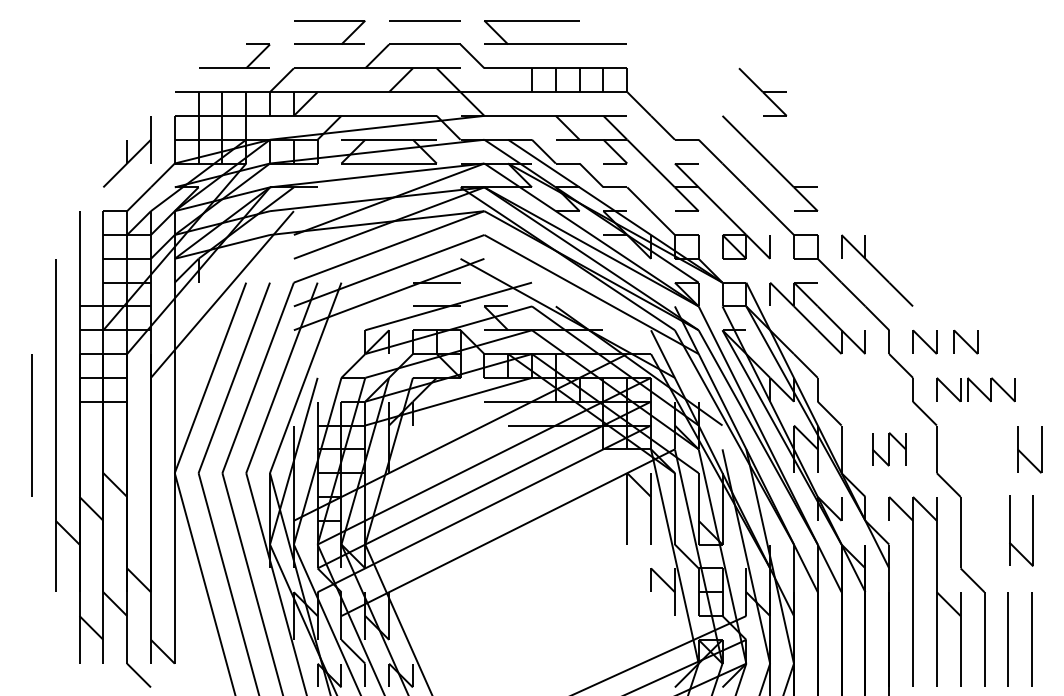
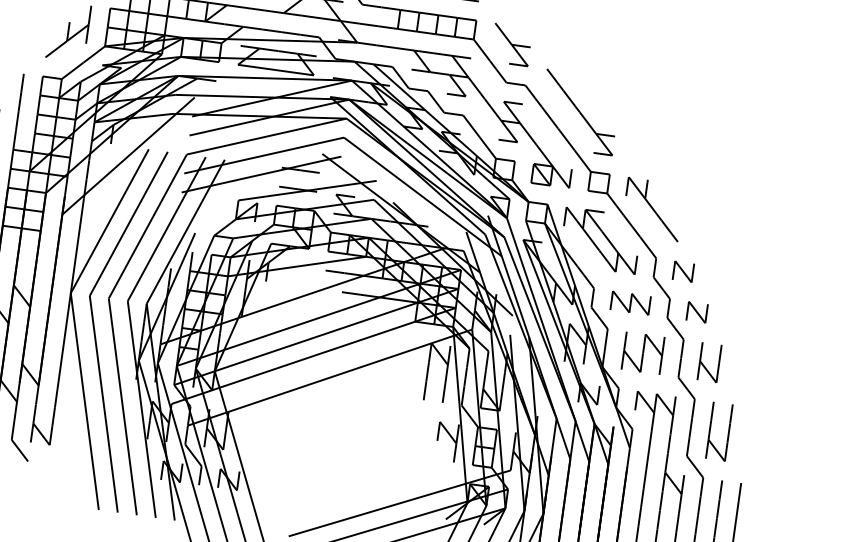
part: (762, 91) -> (511, 44), moved
part: (965, 341) -> (715, 275), removed
part: (991, 389) -> (630, 302), moved
part: (888, 449) -> (642, 353), size x1.43
part: (1024, 454) -> (704, 366), moved
part: (1010, 530) -> (710, 430), moved

